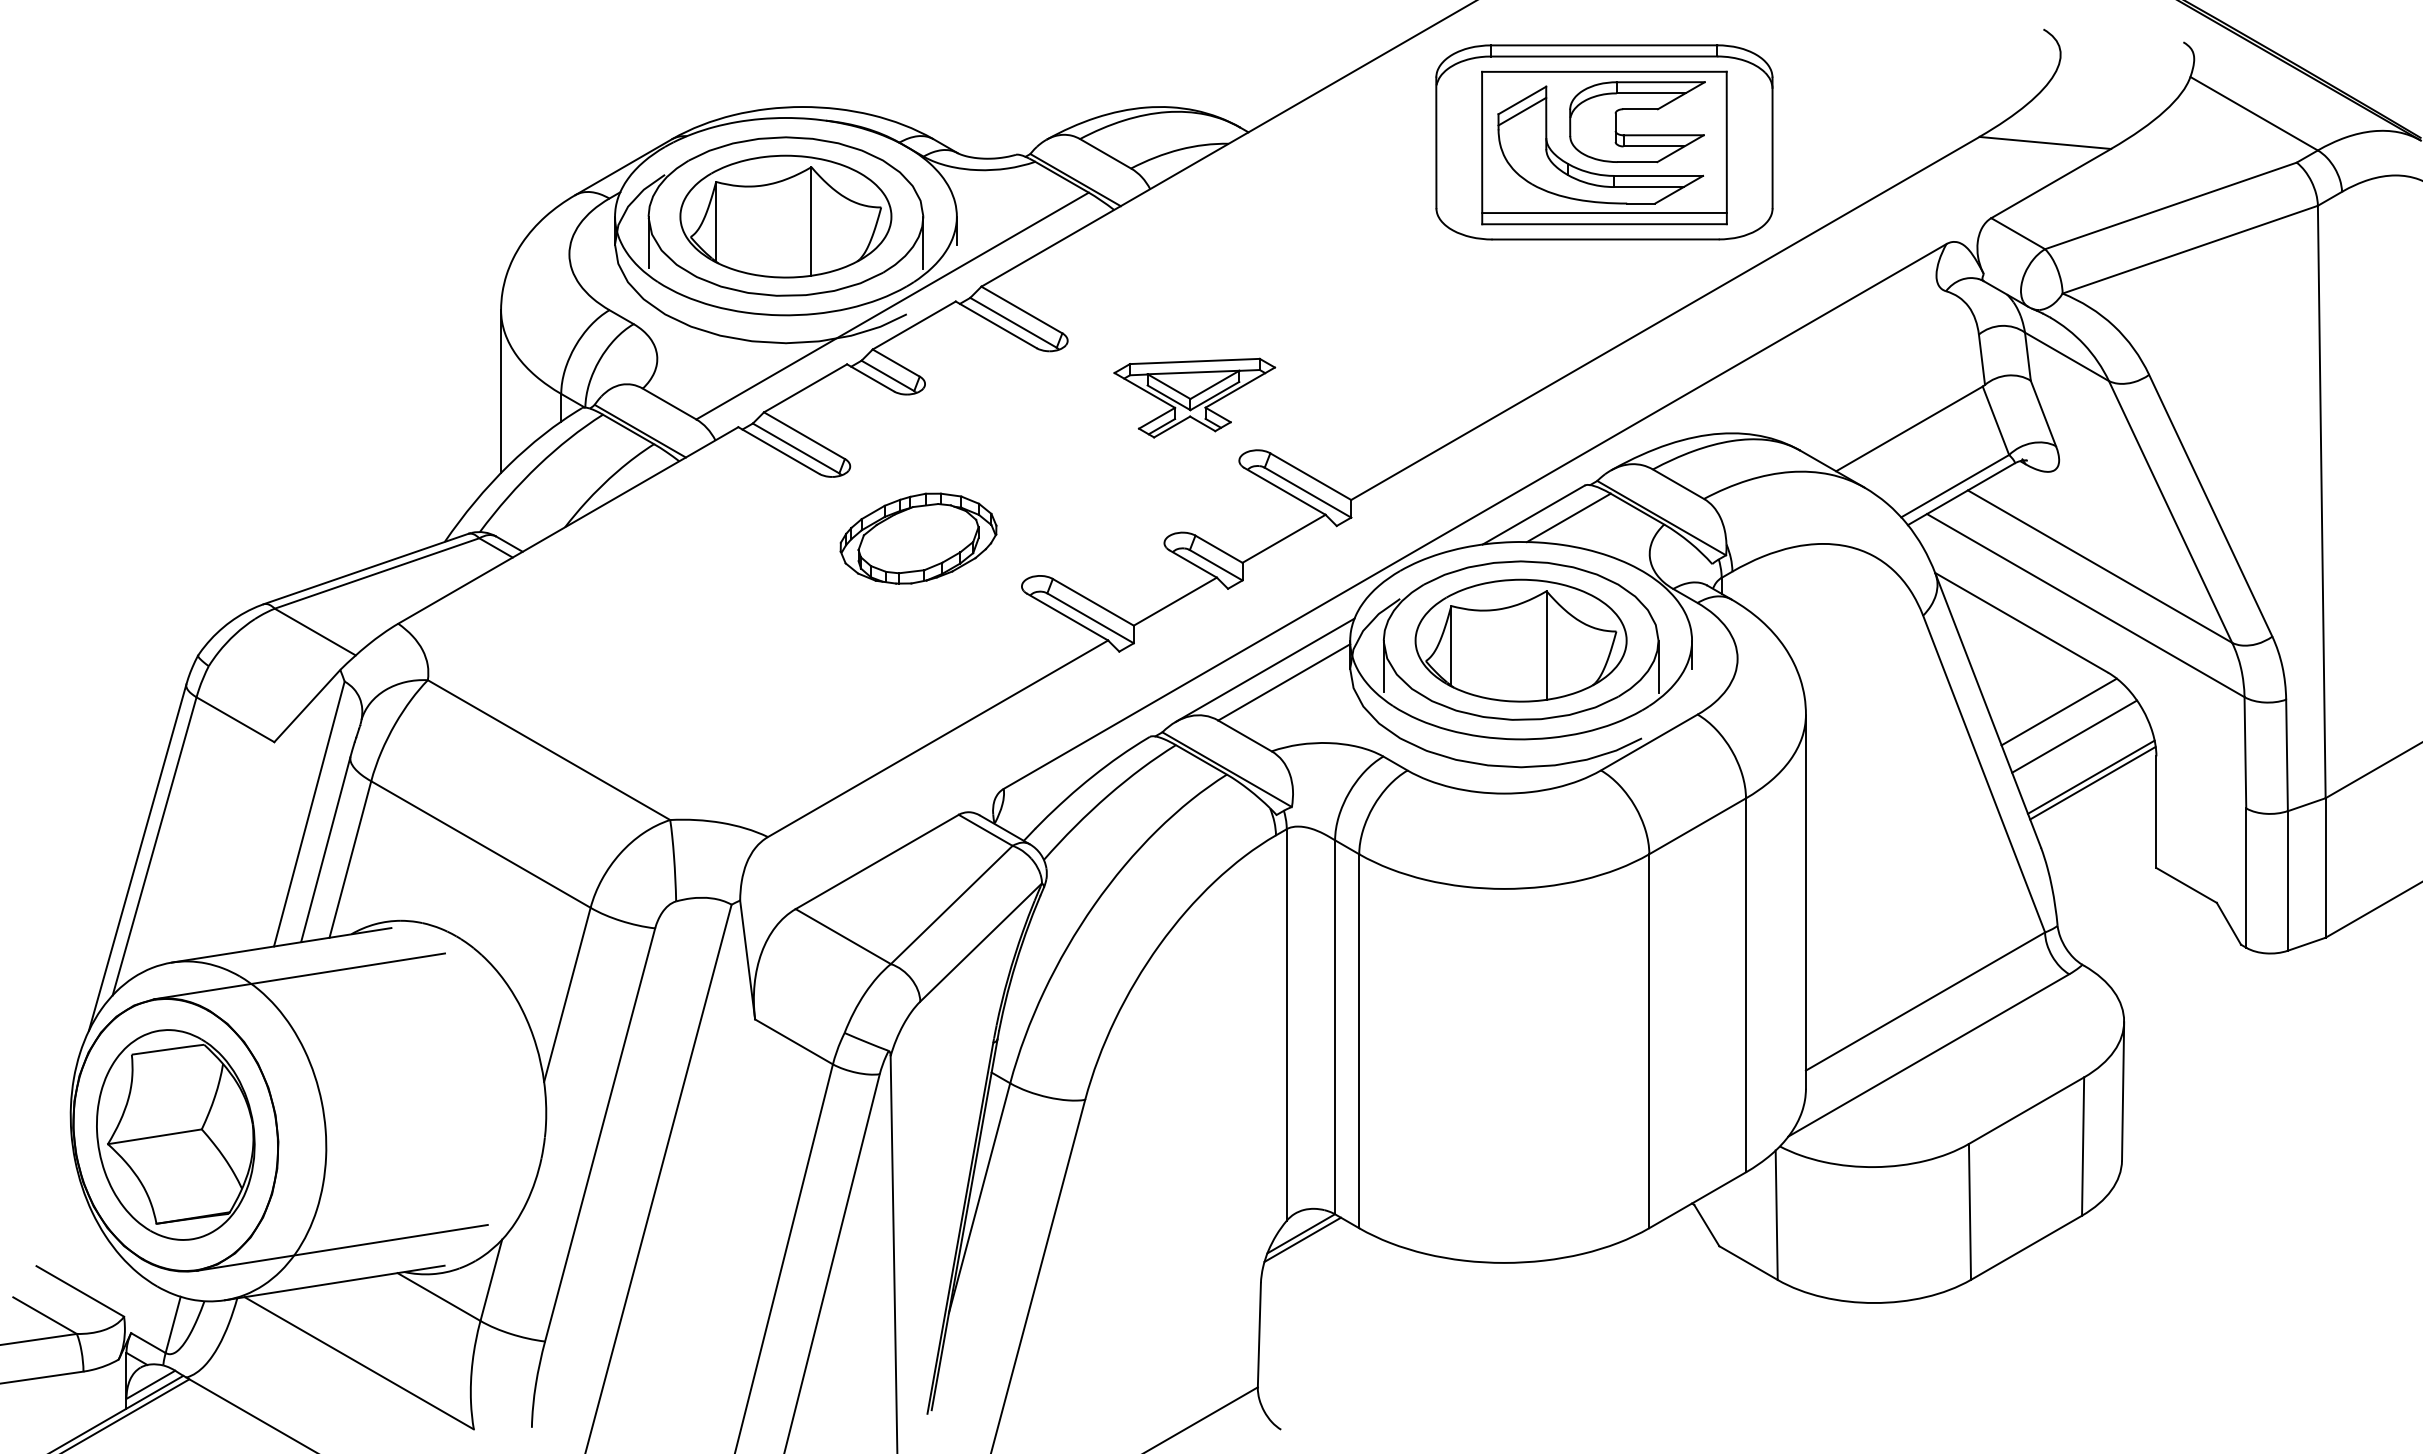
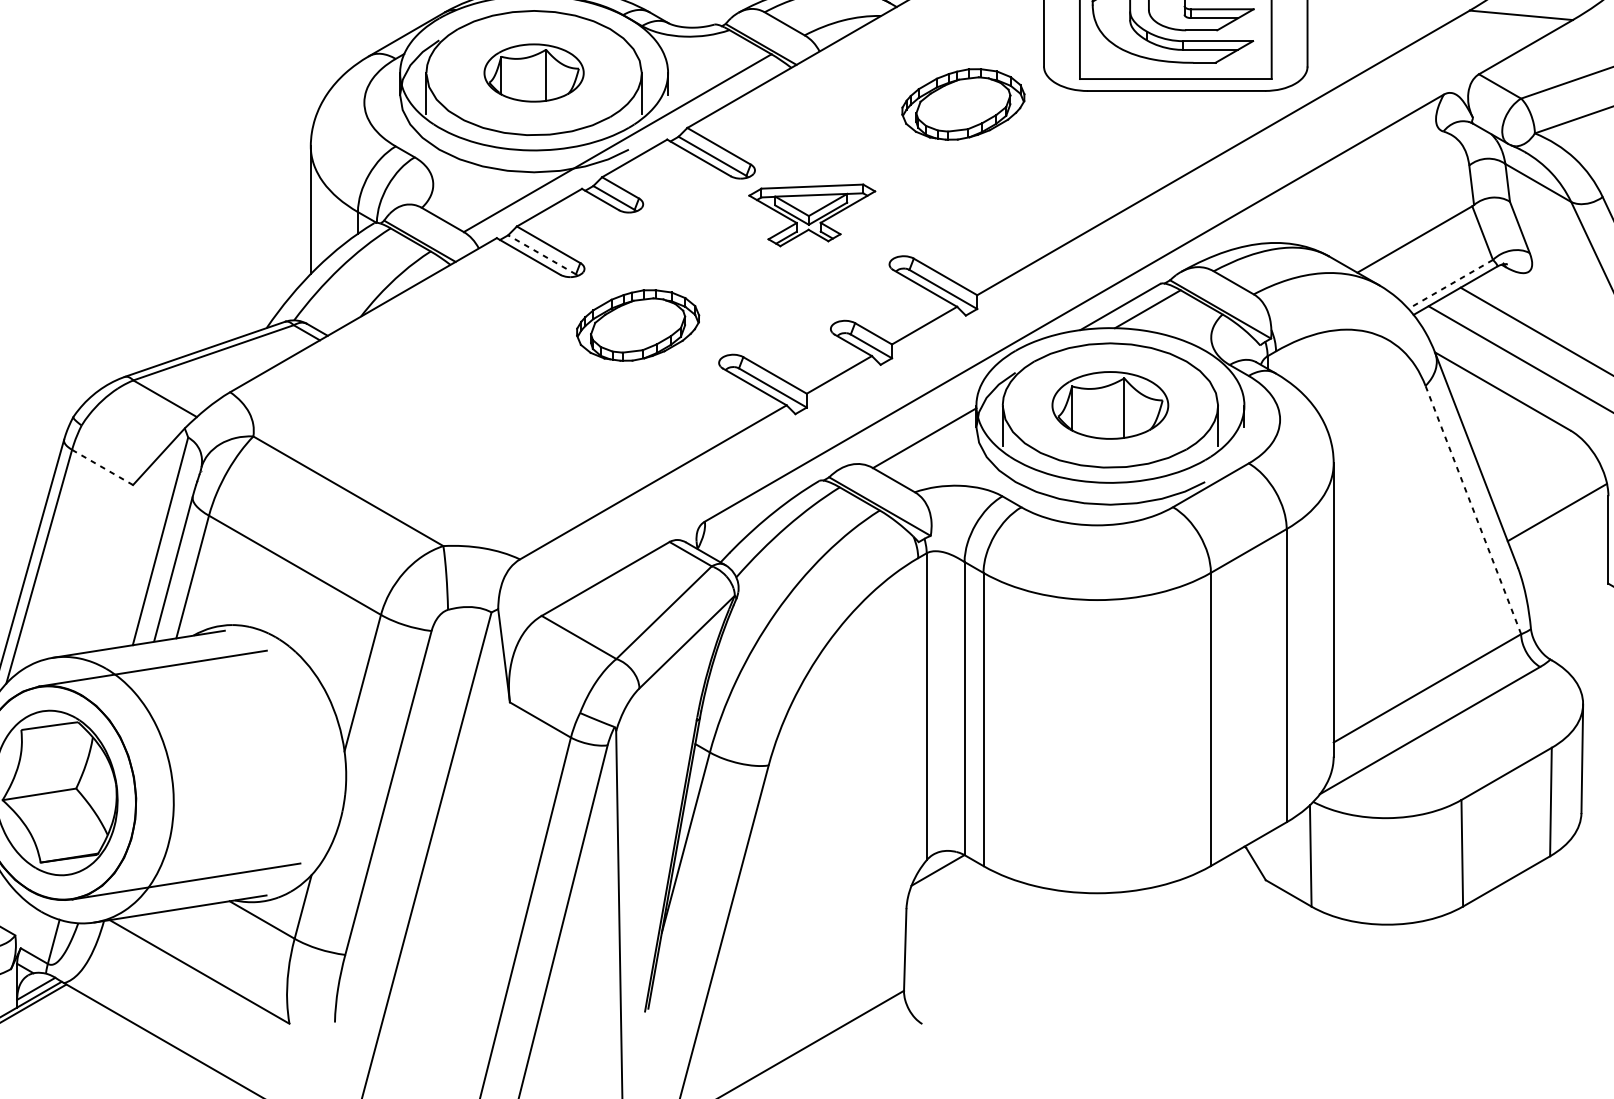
line: (1604, 212) -> (1175, 69), removed
part: (785, 216) -> (533, 72), size x0.6
part: (1333, 256) -> (963, 104), added
part: (1194, 397) -> (812, 214), moved
line: (796, 448) -> (542, 254), solid -> dashed
line: (1954, 486) -> (1450, 284), solid -> dashed
part: (1520, 640) -> (1109, 405), size x0.7
line: (1264, 669) -> (909, 428), removed
line: (2058, 711) -> (1531, 461), removed
line: (235, 719) -> (102, 467), solid -> dashed
line: (2074, 736) -> (1544, 480), removed
line: (1984, 774) -> (1473, 510), solid -> dashed
line: (2092, 782) -> (1558, 516), removed
line: (1302, 1239) -> (939, 874), removed

